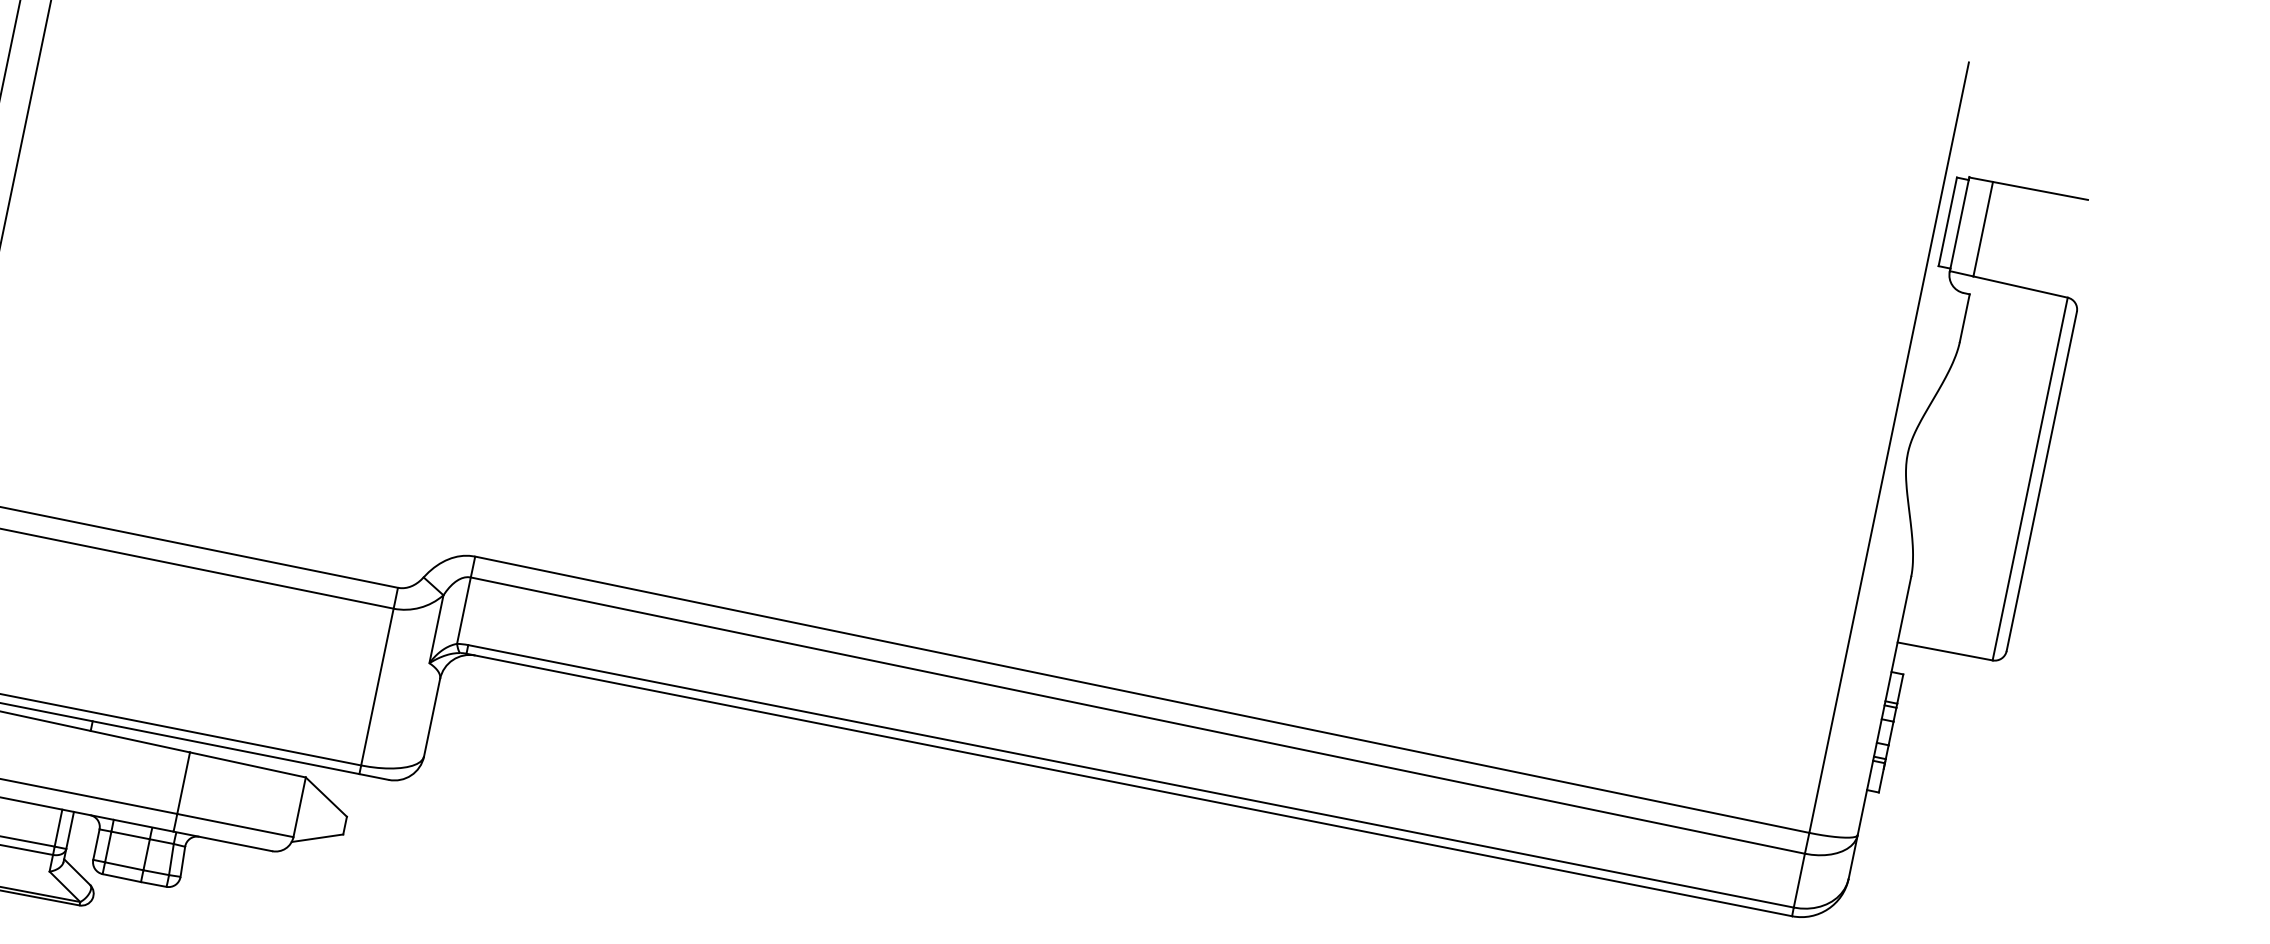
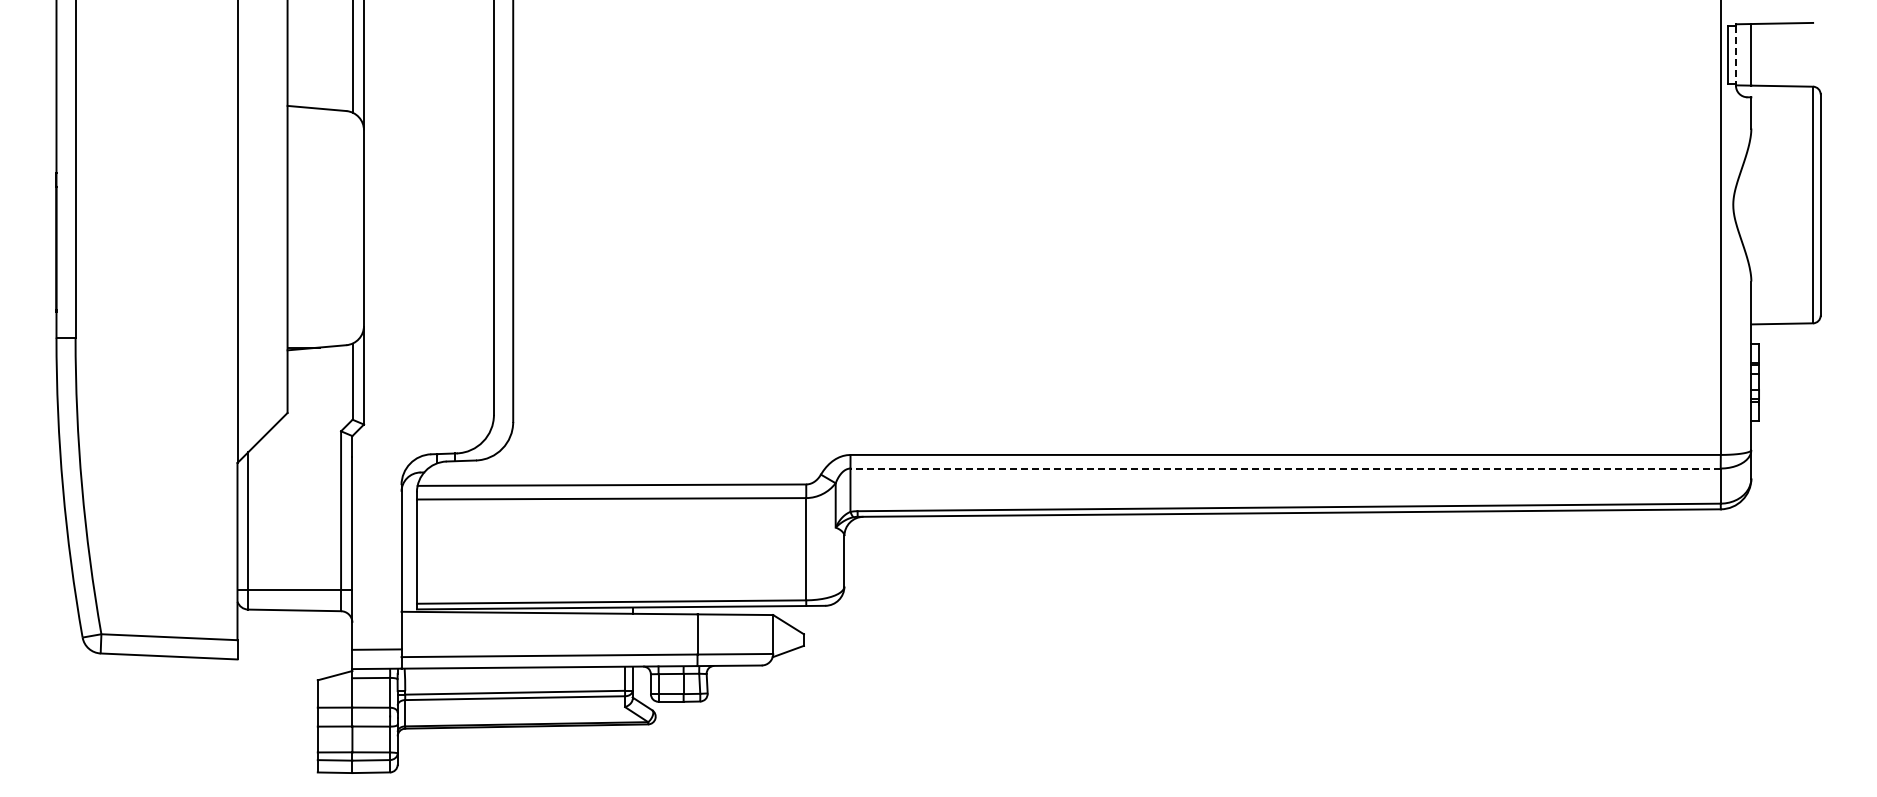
line: (1958, 223) -> (1735, 54), solid -> dashed
line: (1137, 715) -> (1285, 468), solid -> dashed

